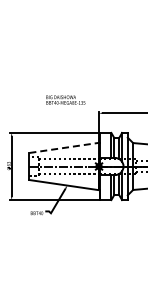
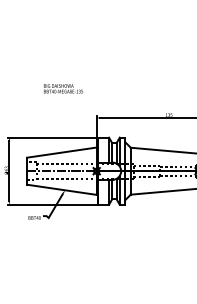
text: (65, 99) -> (63, 88), moved
line: (64, 147) -> (62, 152), dashed -> solid

